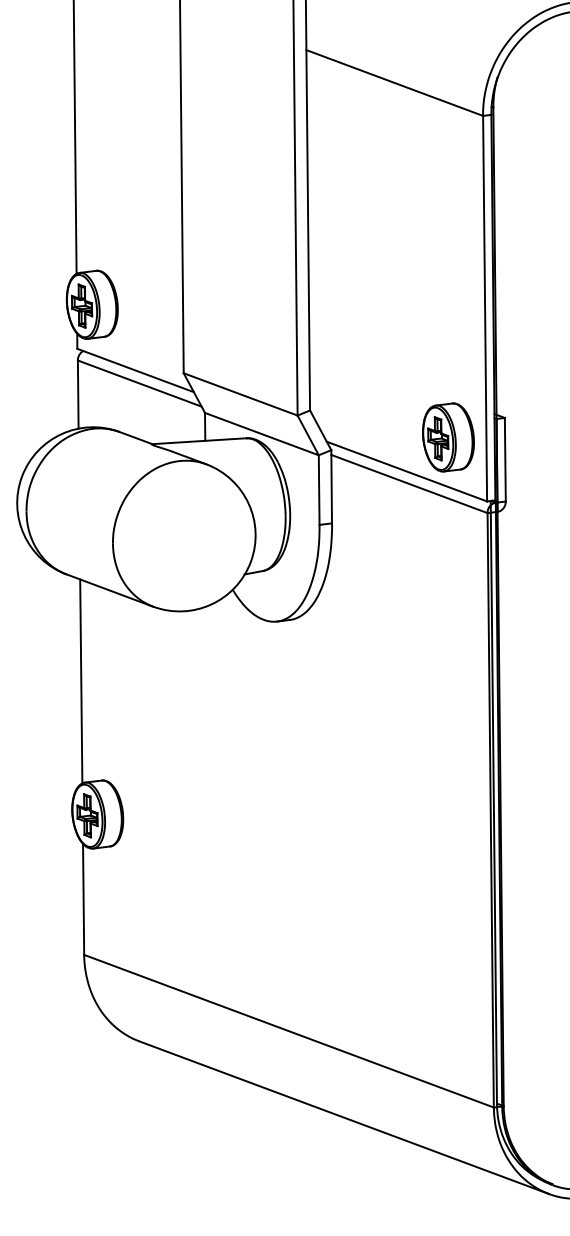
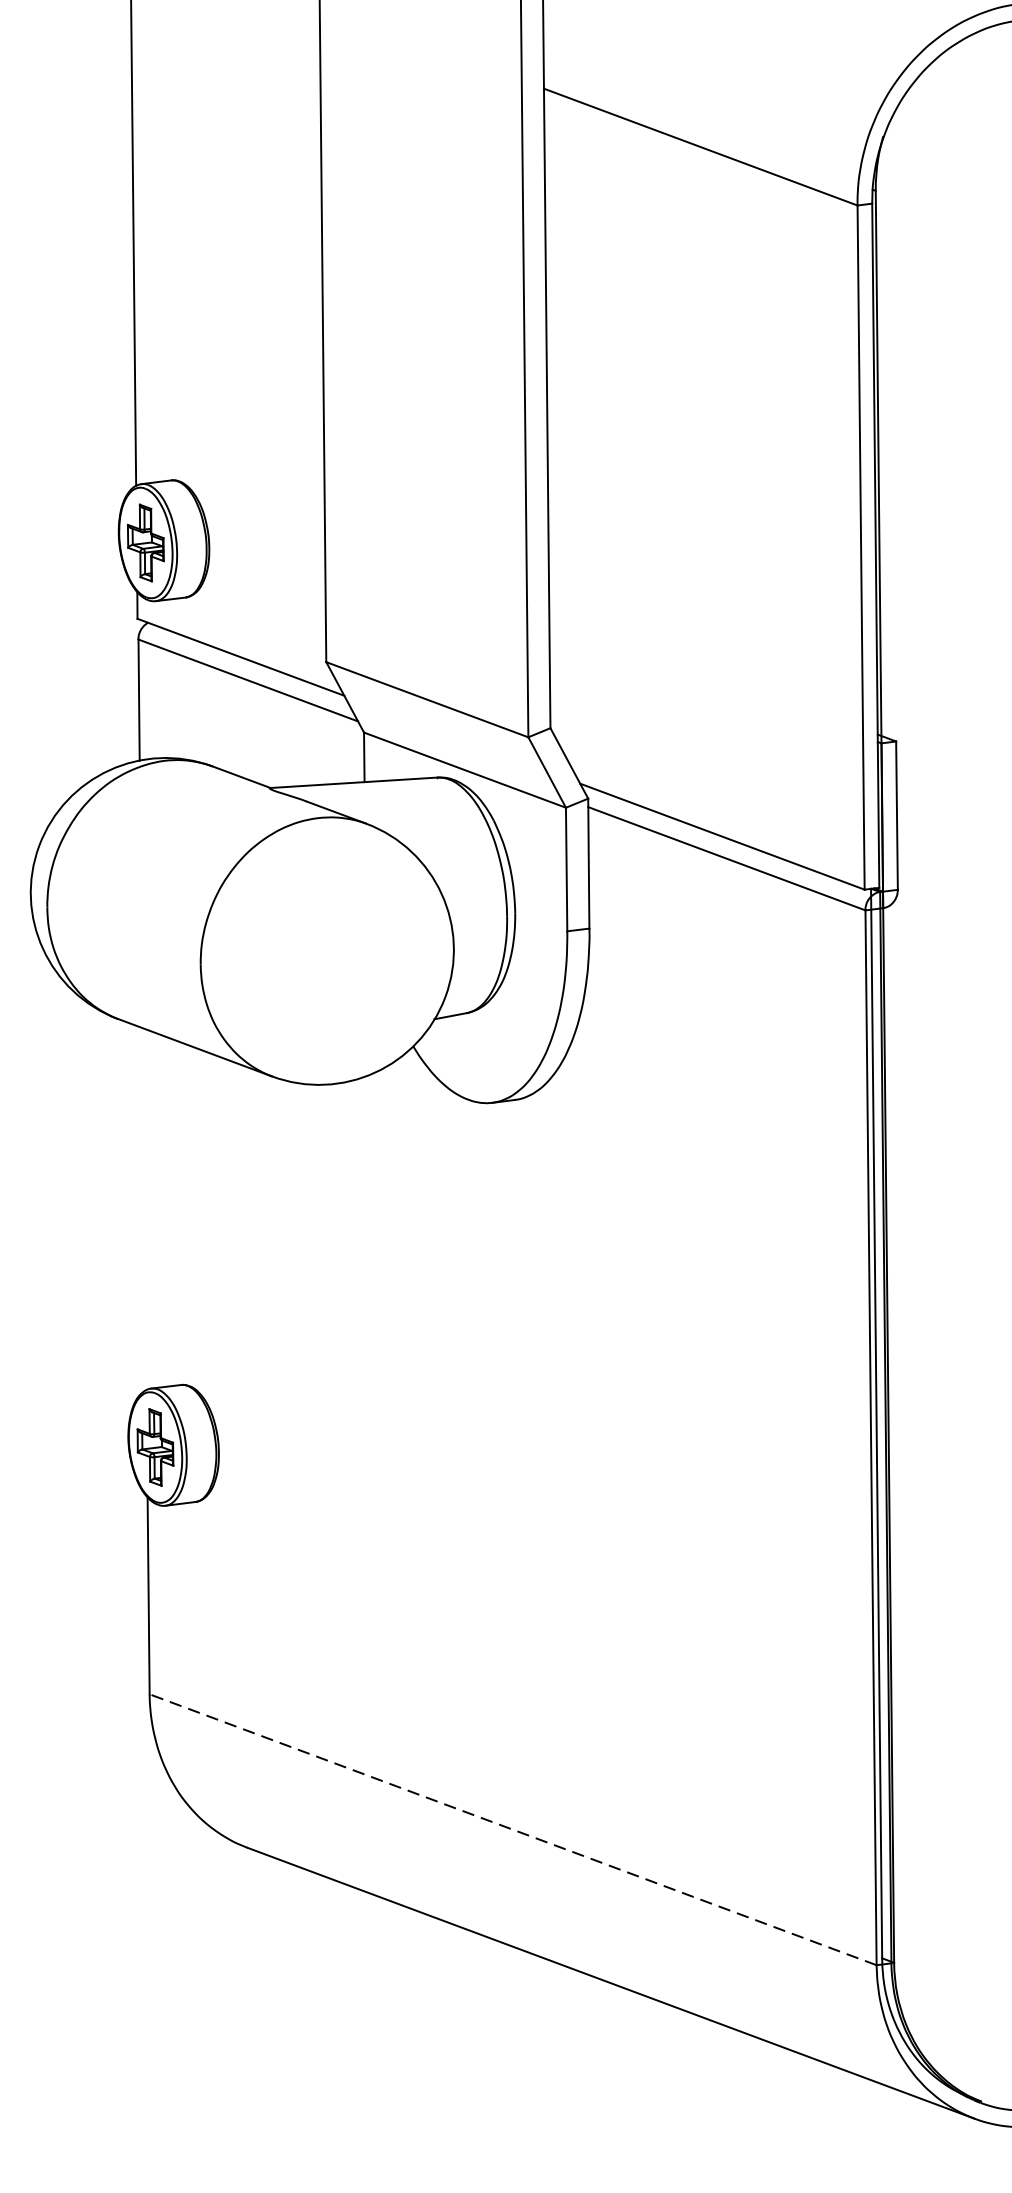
part: (448, 437) -> (796, 776), removed
line: (81, 681) -> (144, 1209), removed
line: (289, 1031) -> (513, 1830), solid -> dashed

